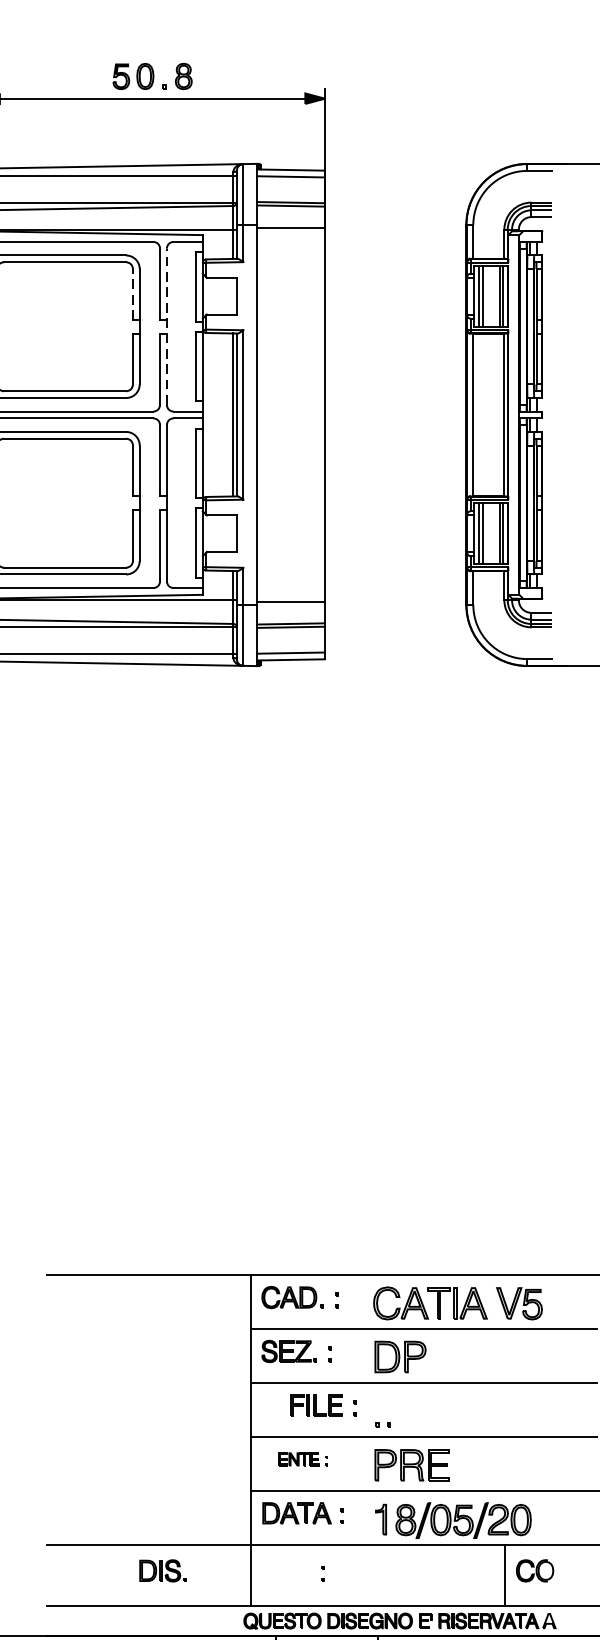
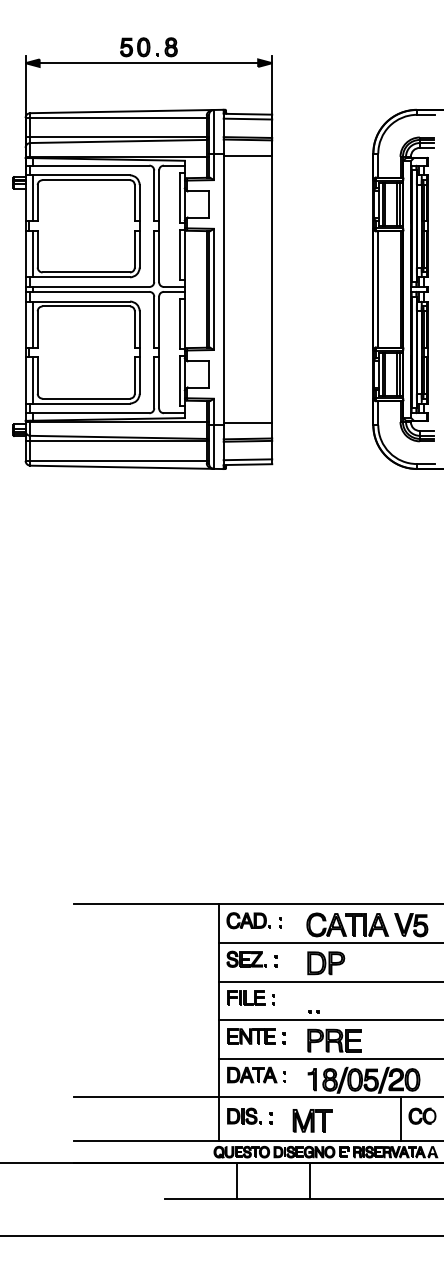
line: (132, 293) -> (134, 202), dashed -> solid
line: (167, 326) -> (159, 226), dashed -> solid
part: (322, 1404) -> (250, 997), moved
part: (303, 1459) -> (256, 1036), size x1.67
part: (163, 1569) -> (244, 1115), moved
part: (381, 1576) -> (312, 1120), added

